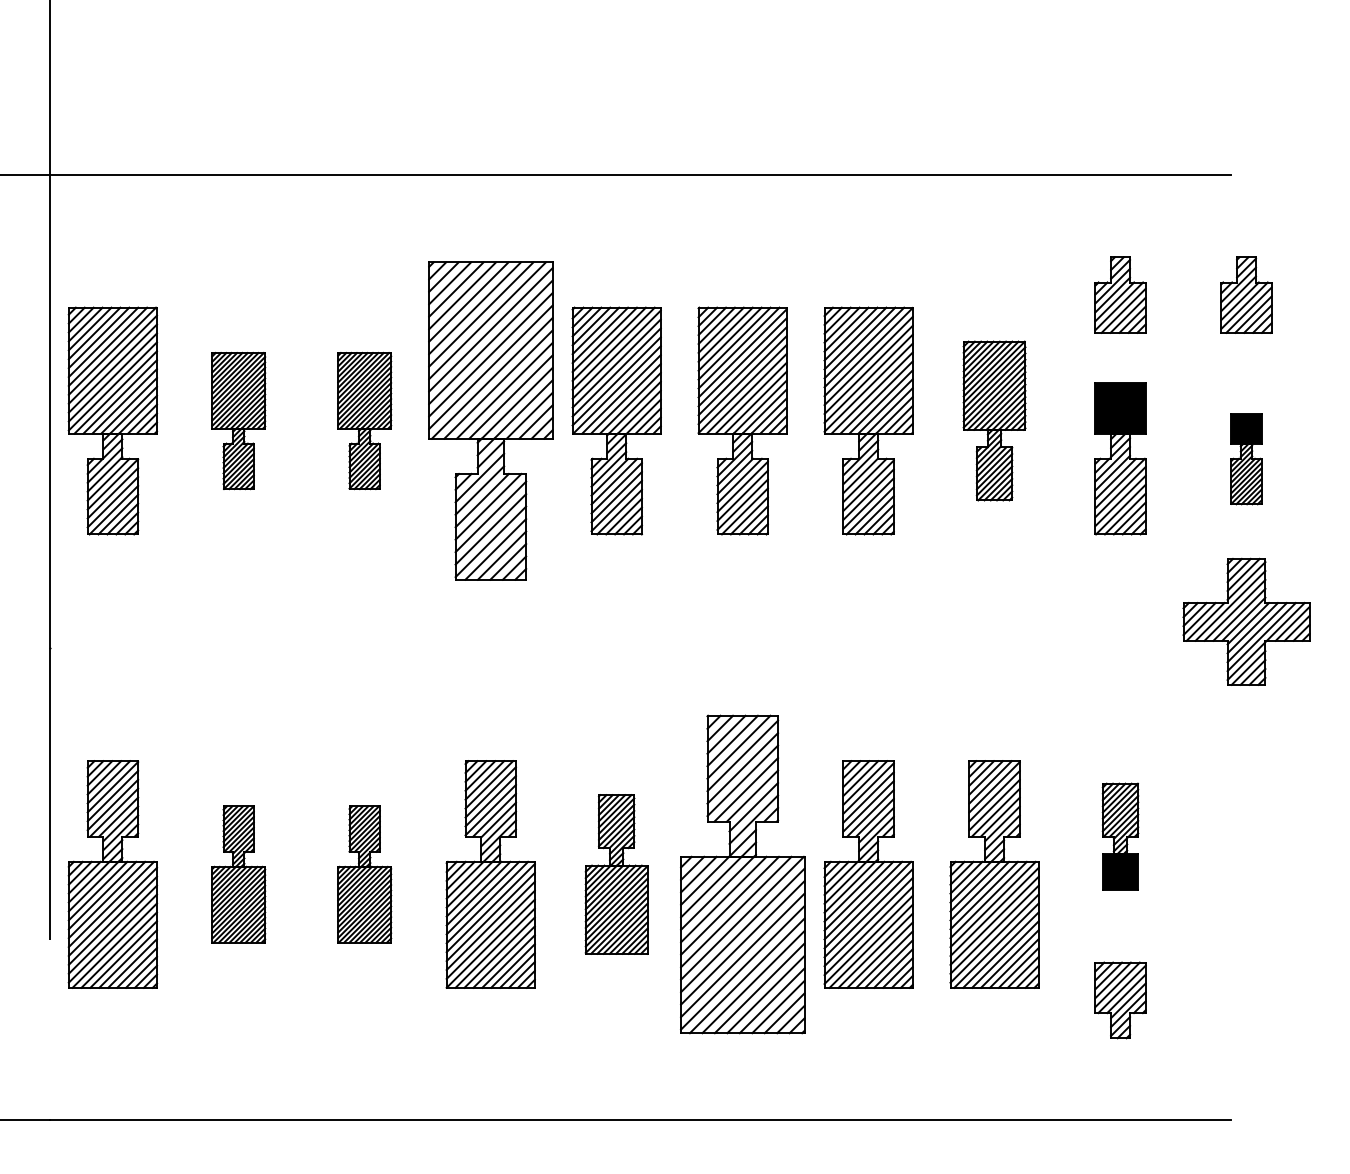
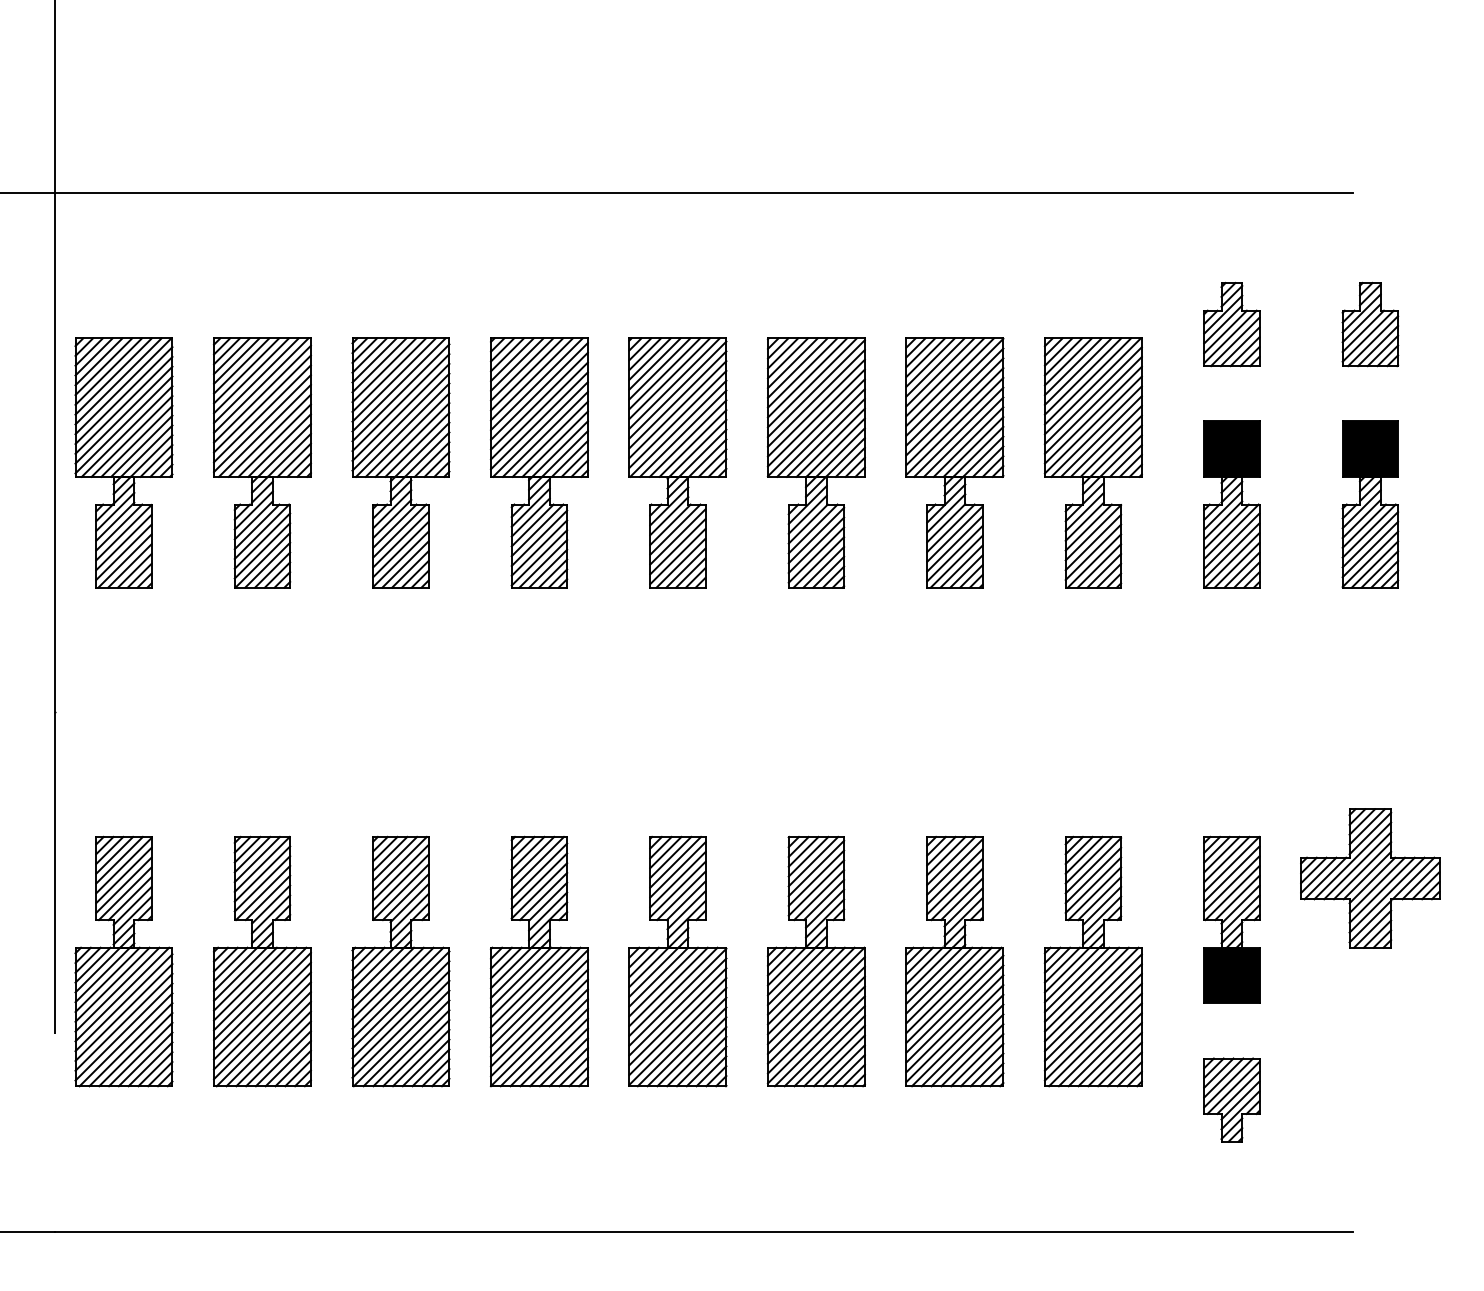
part: (238, 420) -> (262, 462), size x1.67
part: (364, 420) -> (400, 462), size x1.67
part: (490, 420) -> (539, 462), size x0.71
part: (994, 420) -> (1093, 462), size x1.43
part: (1246, 458) -> (1370, 504), size x1.67
part: (1246, 621) -> (1370, 878), moved
part: (1120, 836) -> (1231, 919), size x1.43
part: (238, 874) -> (262, 961), size x1.67
part: (364, 874) -> (400, 961), size x1.67
part: (616, 874) -> (677, 961), size x1.43
part: (742, 874) -> (816, 961), size x0.71

